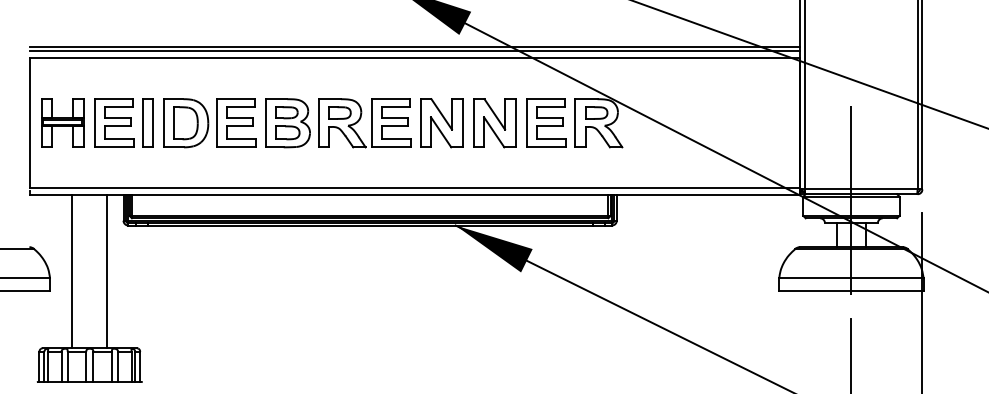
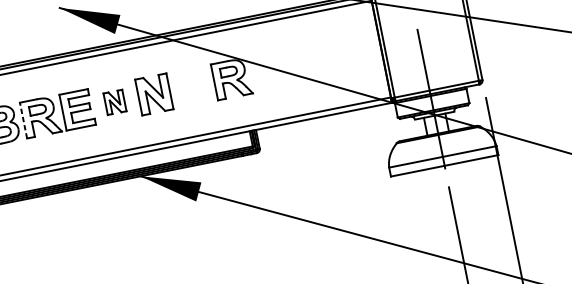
line: (318, 122) -> (23, 120), solid -> dashed
part: (546, 122) -> (192, 86), removed
part: (441, 123) -> (114, 102), size x0.6

